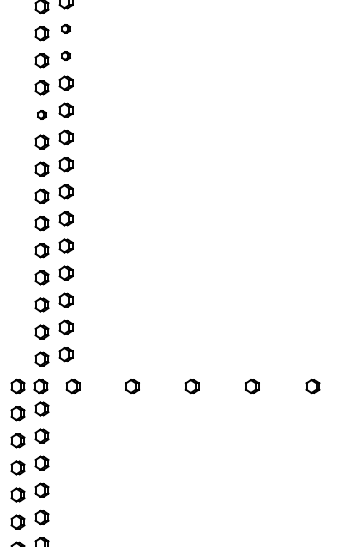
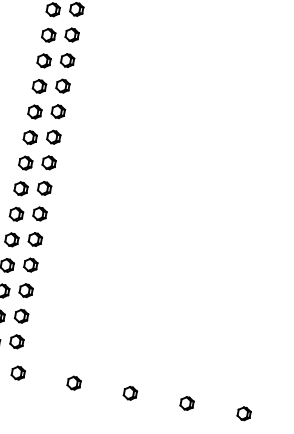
part: (65, 28) -> (71, 34), size x1.67
part: (65, 55) -> (67, 59), size x1.67
part: (41, 114) -> (34, 111), size x1.67

